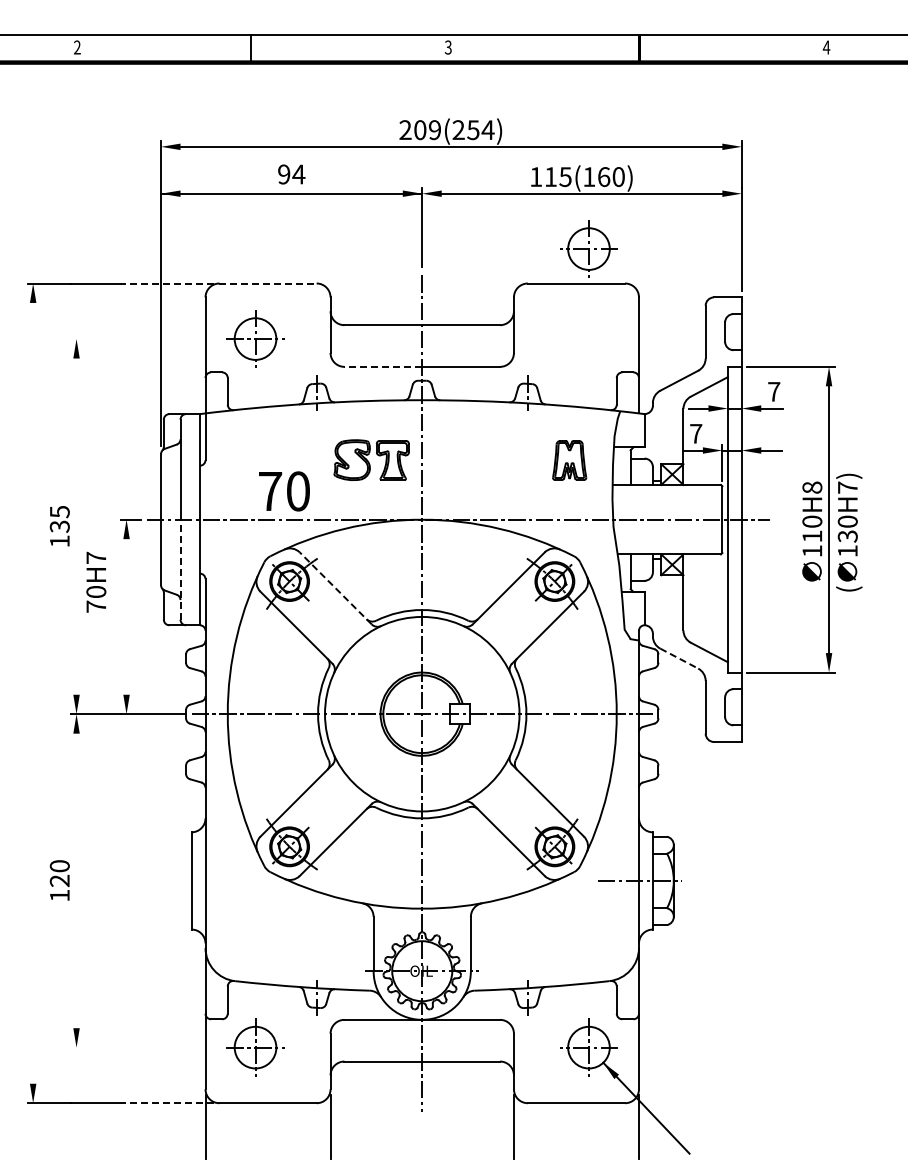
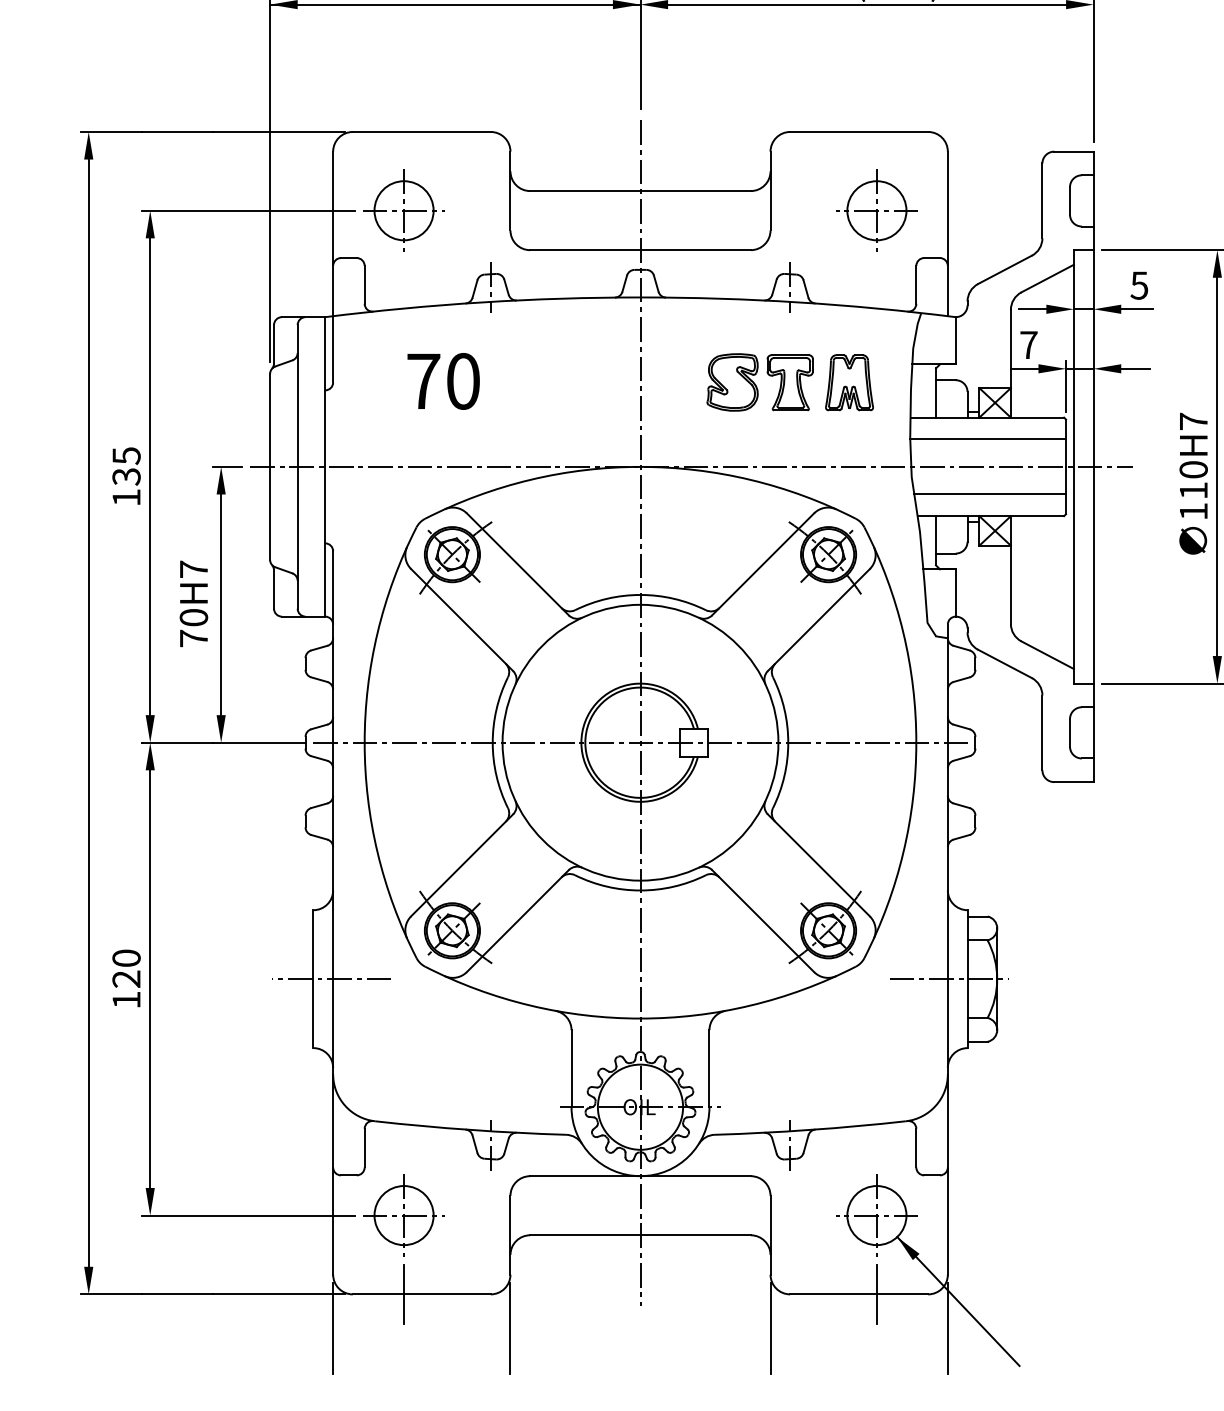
part: (588, 248) -> (876, 209), moved
line: (166, 283) -> (277, 131), dashed -> solid
line: (268, 283) -> (422, 131), dashed -> solid
line: (145, 339) -> (248, 211), added
line: (383, 366) -> (585, 249), dashed -> solid
text: (773, 391) -> (1138, 285), 7 -> 5
part: (371, 459) -> (759, 381), moved
text: (812, 487) -> (1193, 421), 110H8 -> 110H7
text: (284, 491) -> (443, 381), moved
line: (667, 500) -> (988, 439), added
line: (76, 526) -> (150, 476), added
line: (668, 539) -> (989, 494), added
line: (180, 569) -> (297, 537), dashed -> solid
text: (96, 581) -> (194, 602), moved
line: (335, 588) -> (517, 564), dashed -> solid
line: (126, 616) -> (221, 604), added
line: (679, 658) -> (1005, 663), dashed -> solid
line: (33, 692) -> (89, 711), added
line: (76, 880) -> (150, 978), added
line: (204, 880) -> (331, 978), added
line: (145, 1047) -> (248, 1215), added
line: (255, 1102) -> (404, 1293), added
line: (588, 1102) -> (876, 1293), added
line: (166, 1103) -> (277, 1294), dashed -> solid

